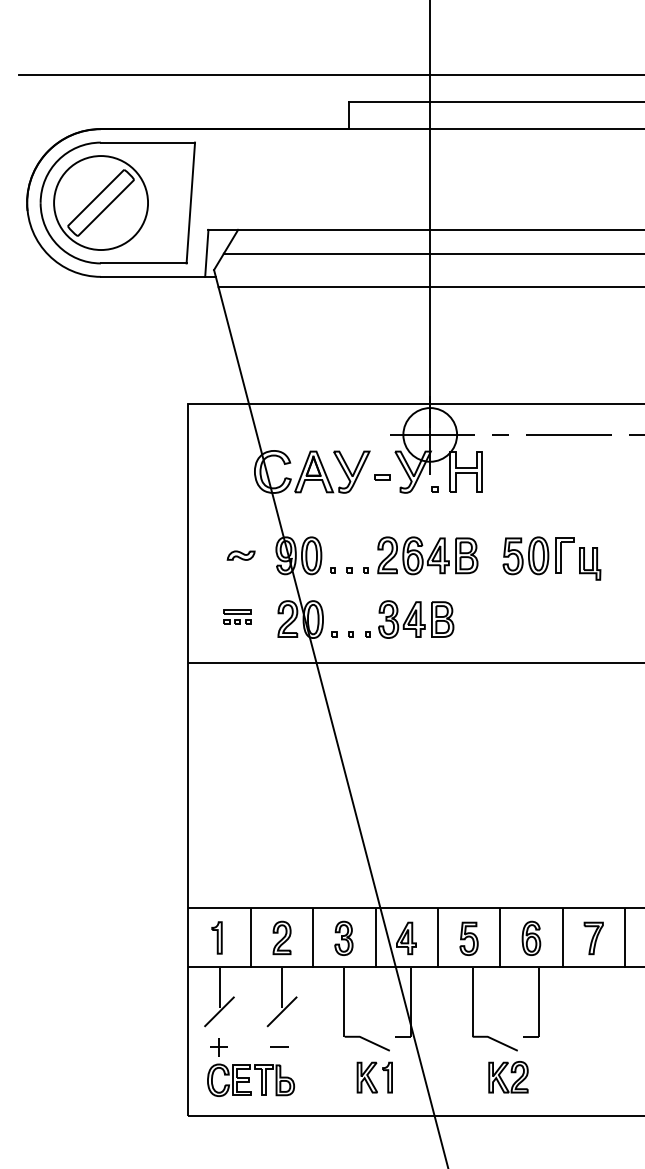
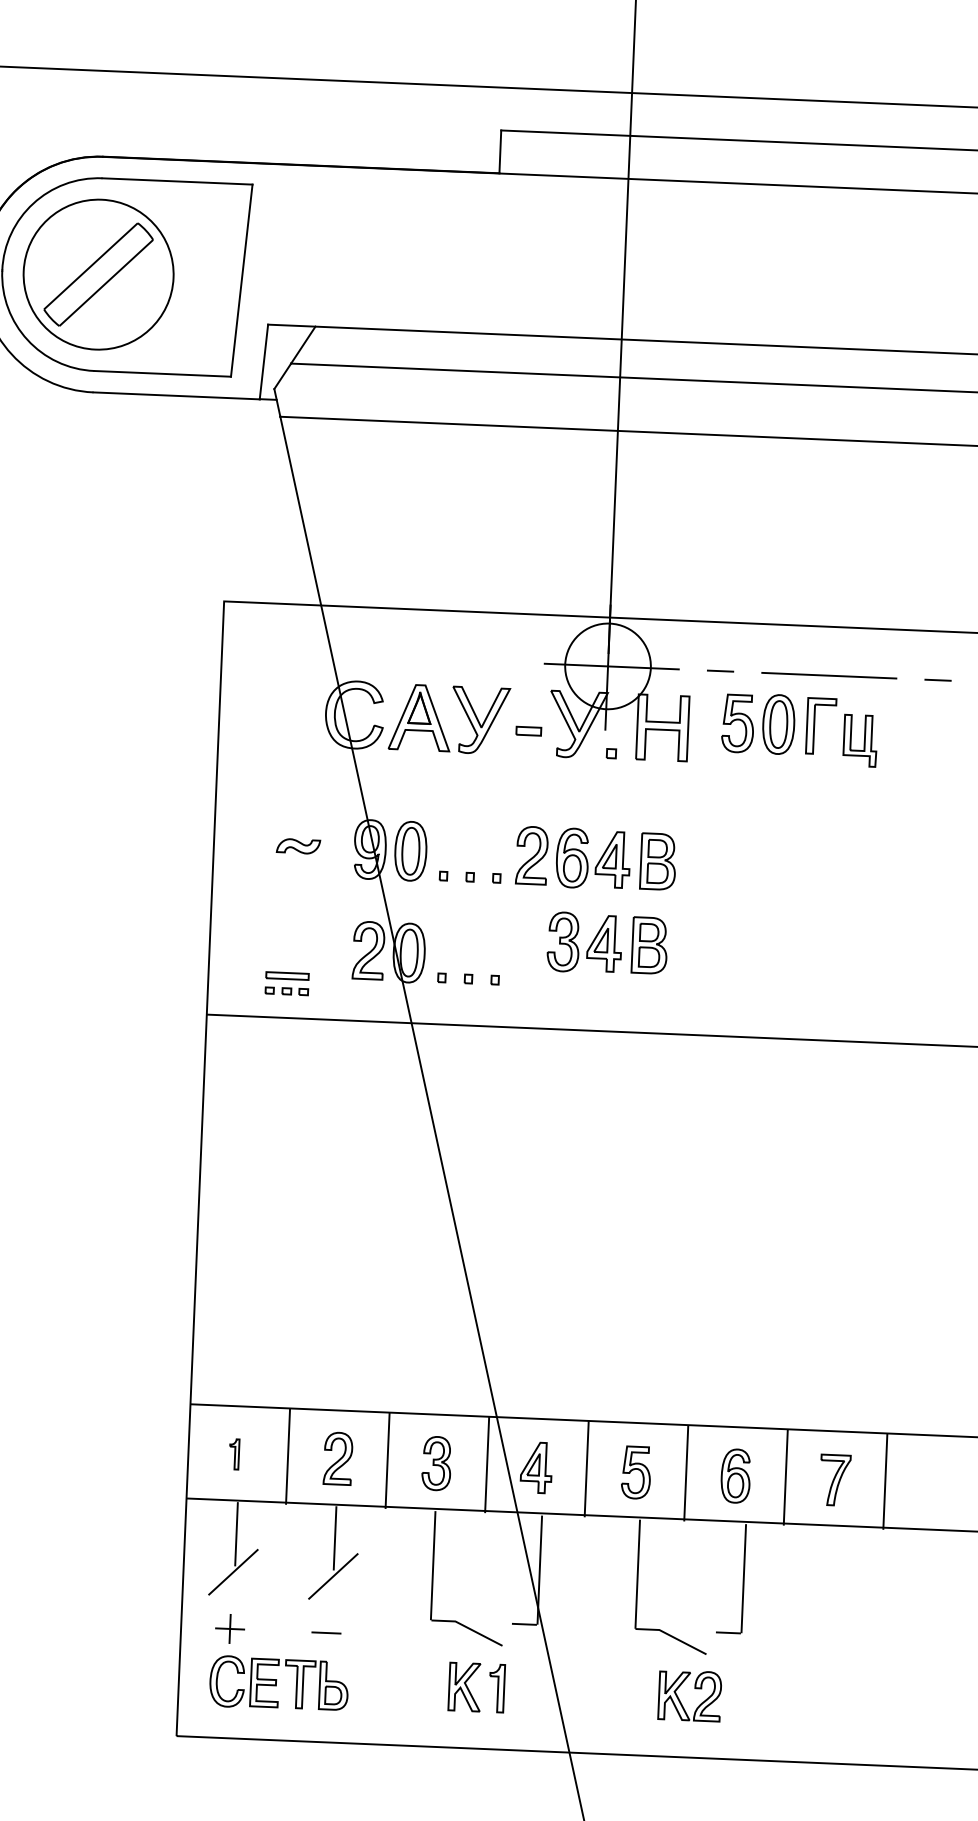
part: (551, 558) -> (799, 729), moved
part: (237, 616) -> (286, 982), moved
part: (416, 619) -> (608, 943), moved
part: (216, 937) -> (233, 1453), size x0.6

